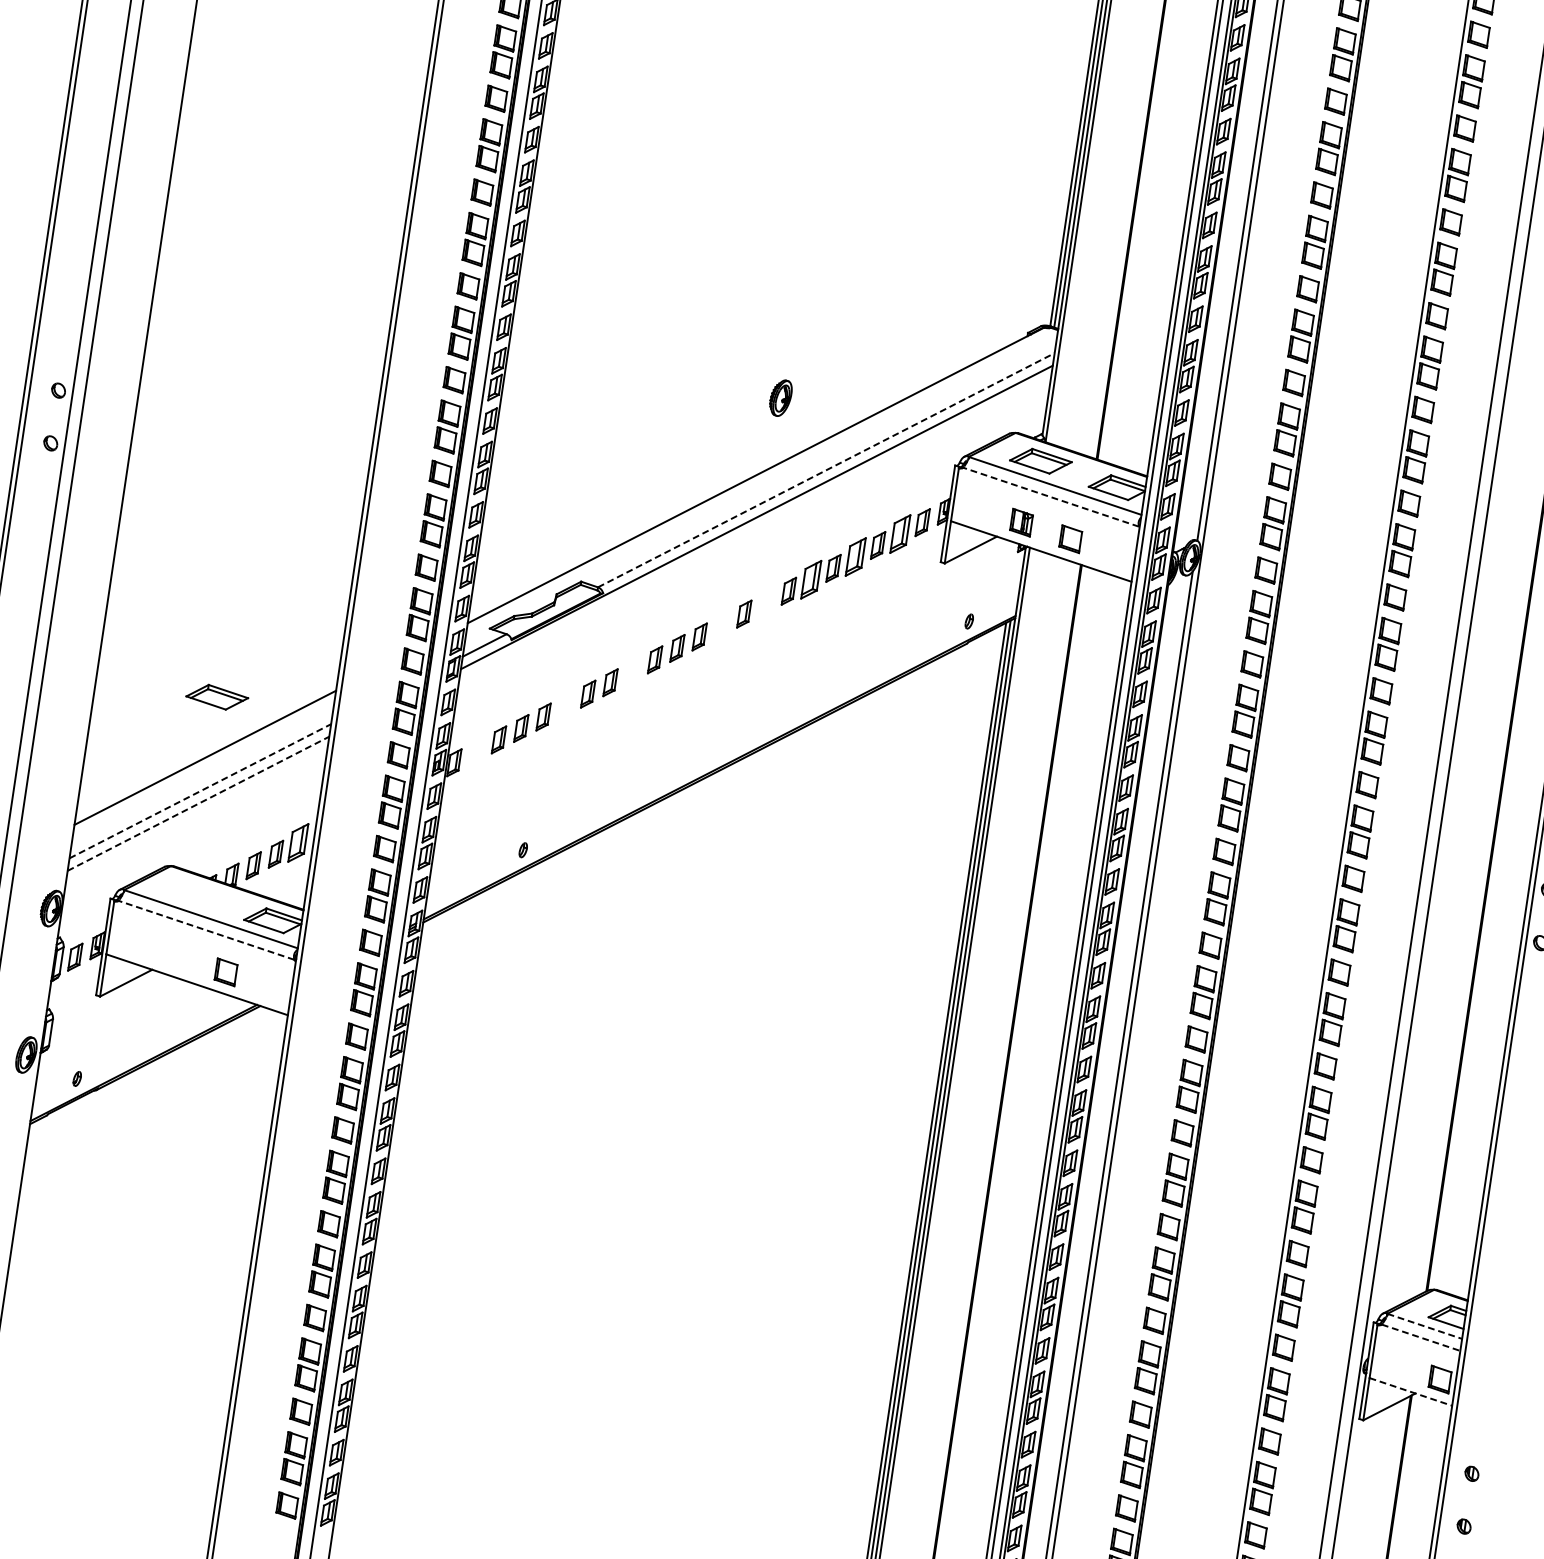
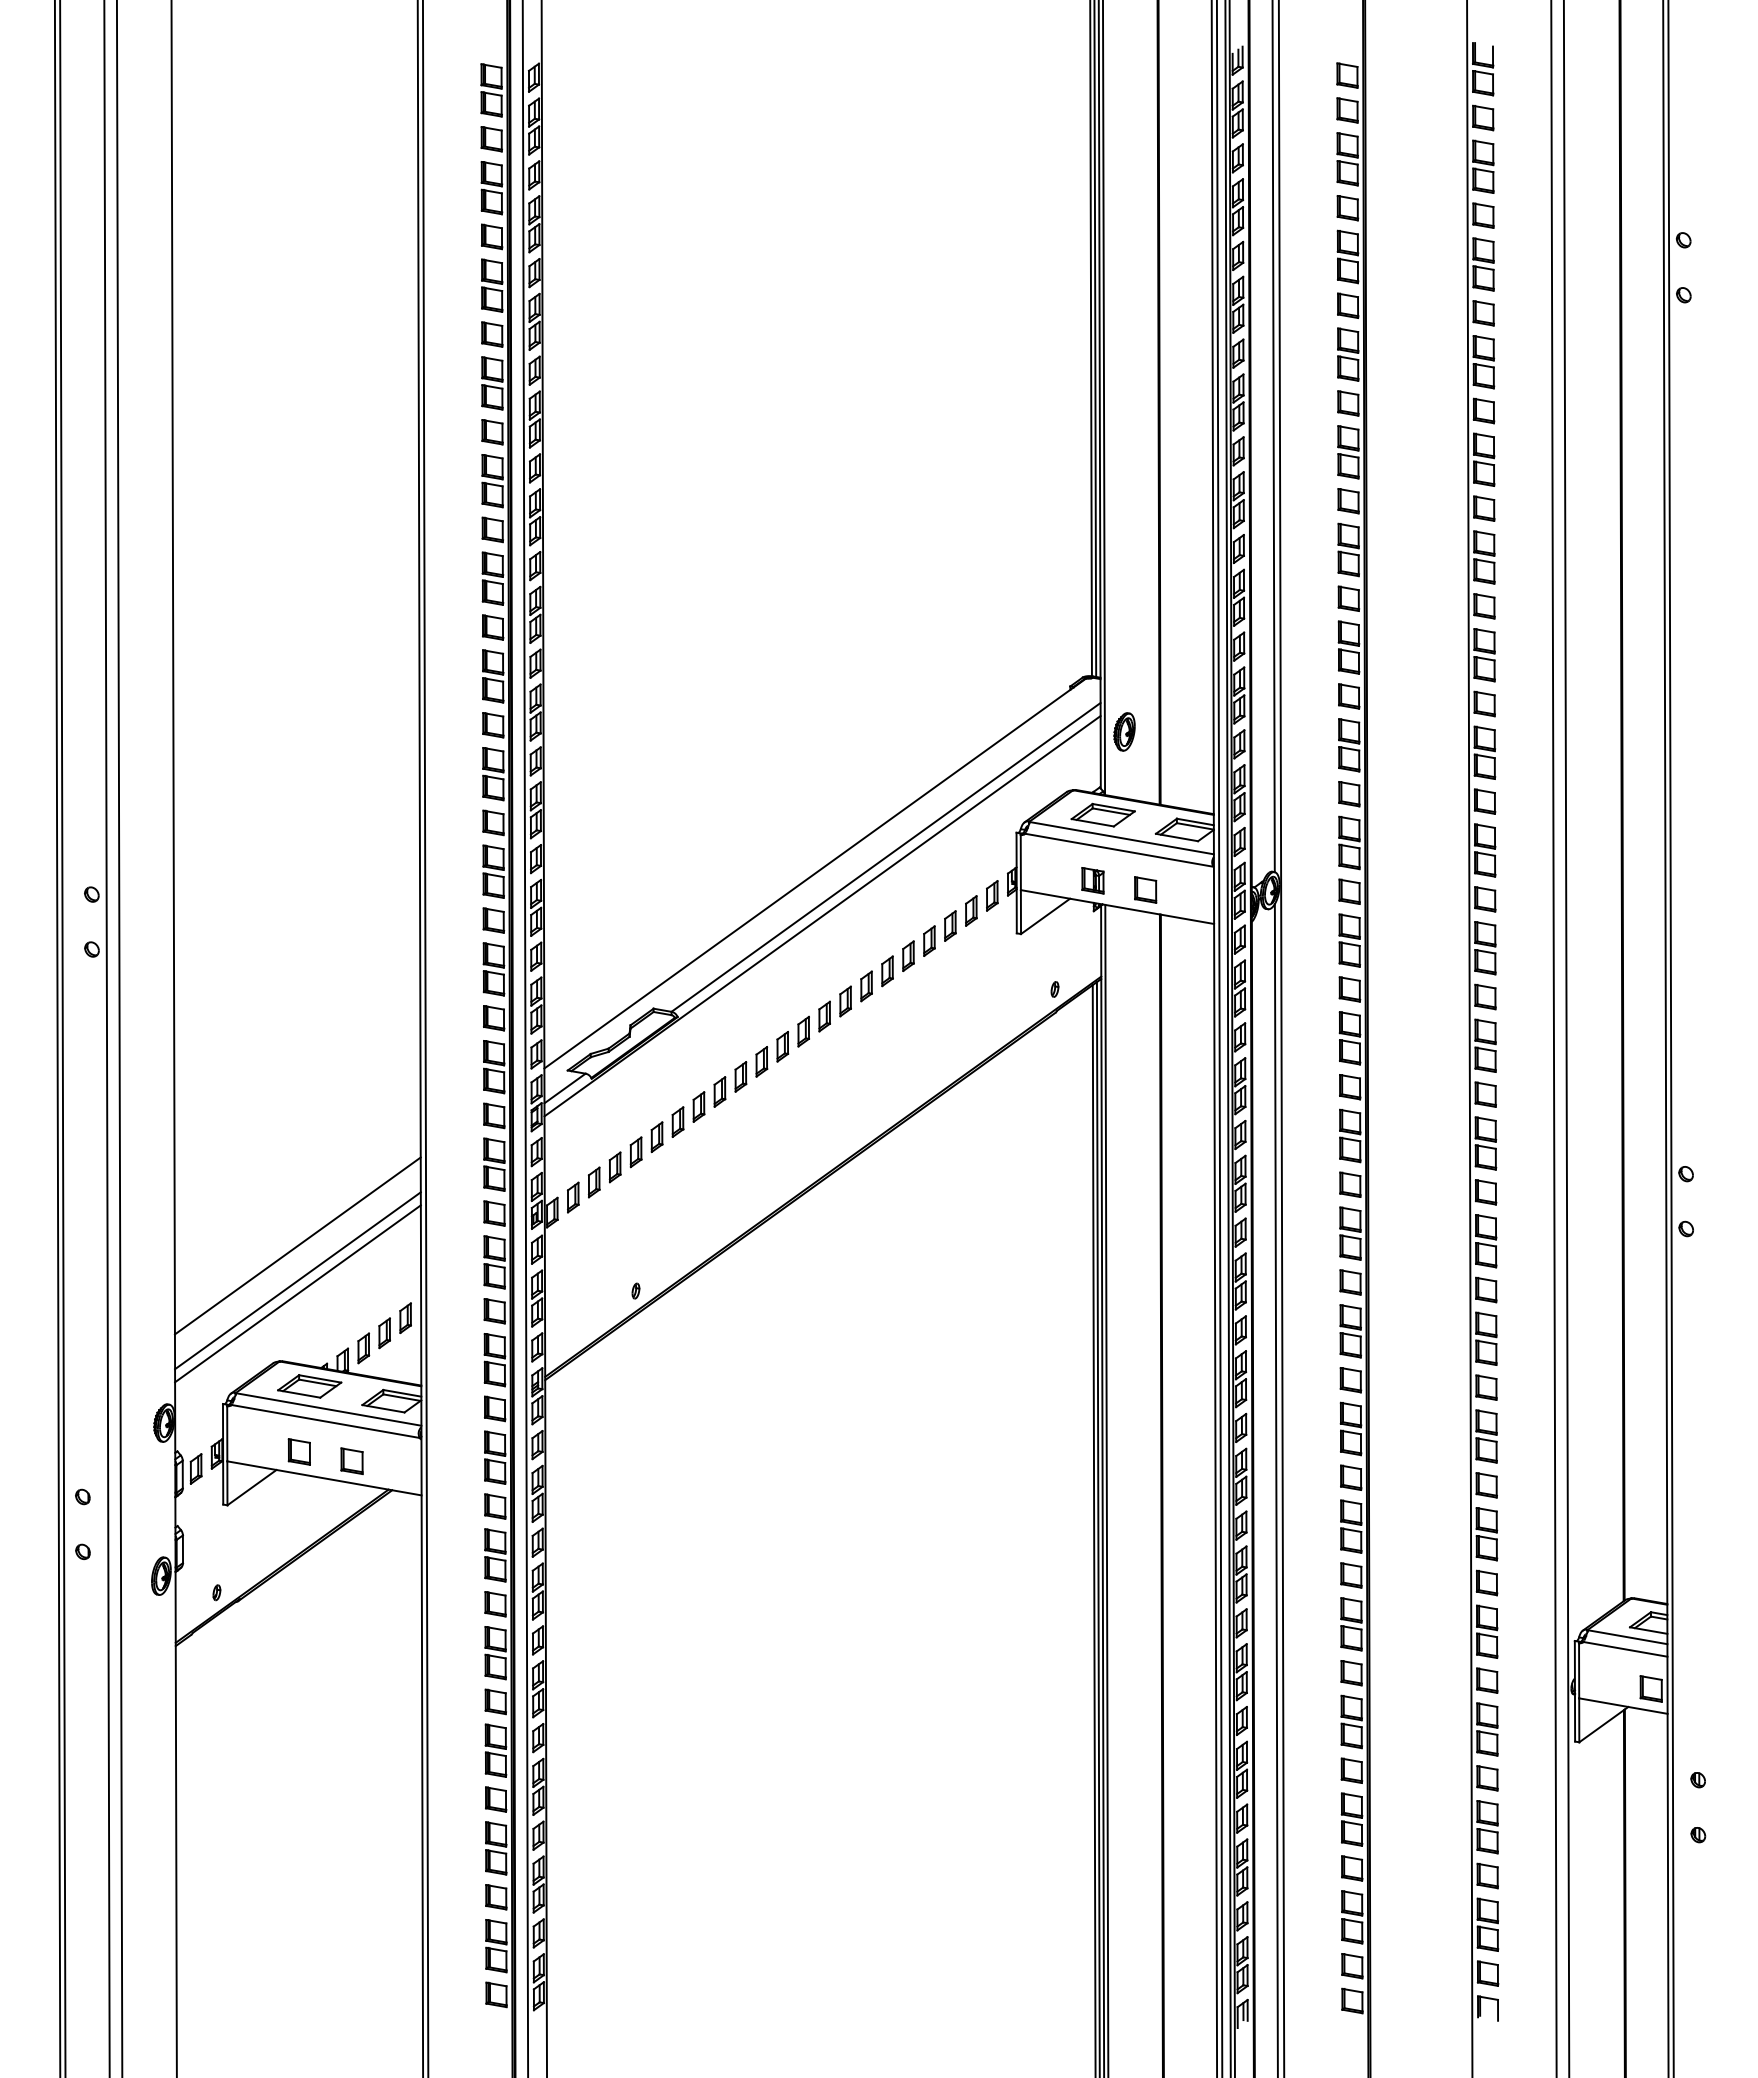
part: (780, 397) -> (1124, 731), moved
line: (826, 470) -> (886, 857), dashed -> solid
line: (1050, 497) -> (1118, 850), dashed -> solid
part: (900, 533) -> (971, 910), size x0.71
part: (855, 556) -> (929, 940), size x0.71
part: (811, 579) -> (887, 971), size x0.71
part: (766, 602) -> (845, 1001), added
part: (721, 625) -> (803, 1031), added
part: (632, 670) -> (719, 1091), added
part: (217, 697) -> (309, 1386), moved
part: (565, 704) -> (656, 1136), added
part: (476, 751) -> (573, 1197), added
line: (200, 791) -> (298, 1280), dashed -> solid
line: (199, 803) -> (298, 1293), dashed -> solid
part: (298, 842) -> (405, 1317), size x0.71
line: (206, 930) -> (325, 1421), dashed -> solid
part: (176, 955) -> (298, 1451), added
line: (1425, 1326) -> (1628, 1637), dashed -> solid
line: (1421, 1337) -> (1625, 1649), dashed -> solid
line: (1410, 1392) -> (1623, 1706), dashed -> solid

